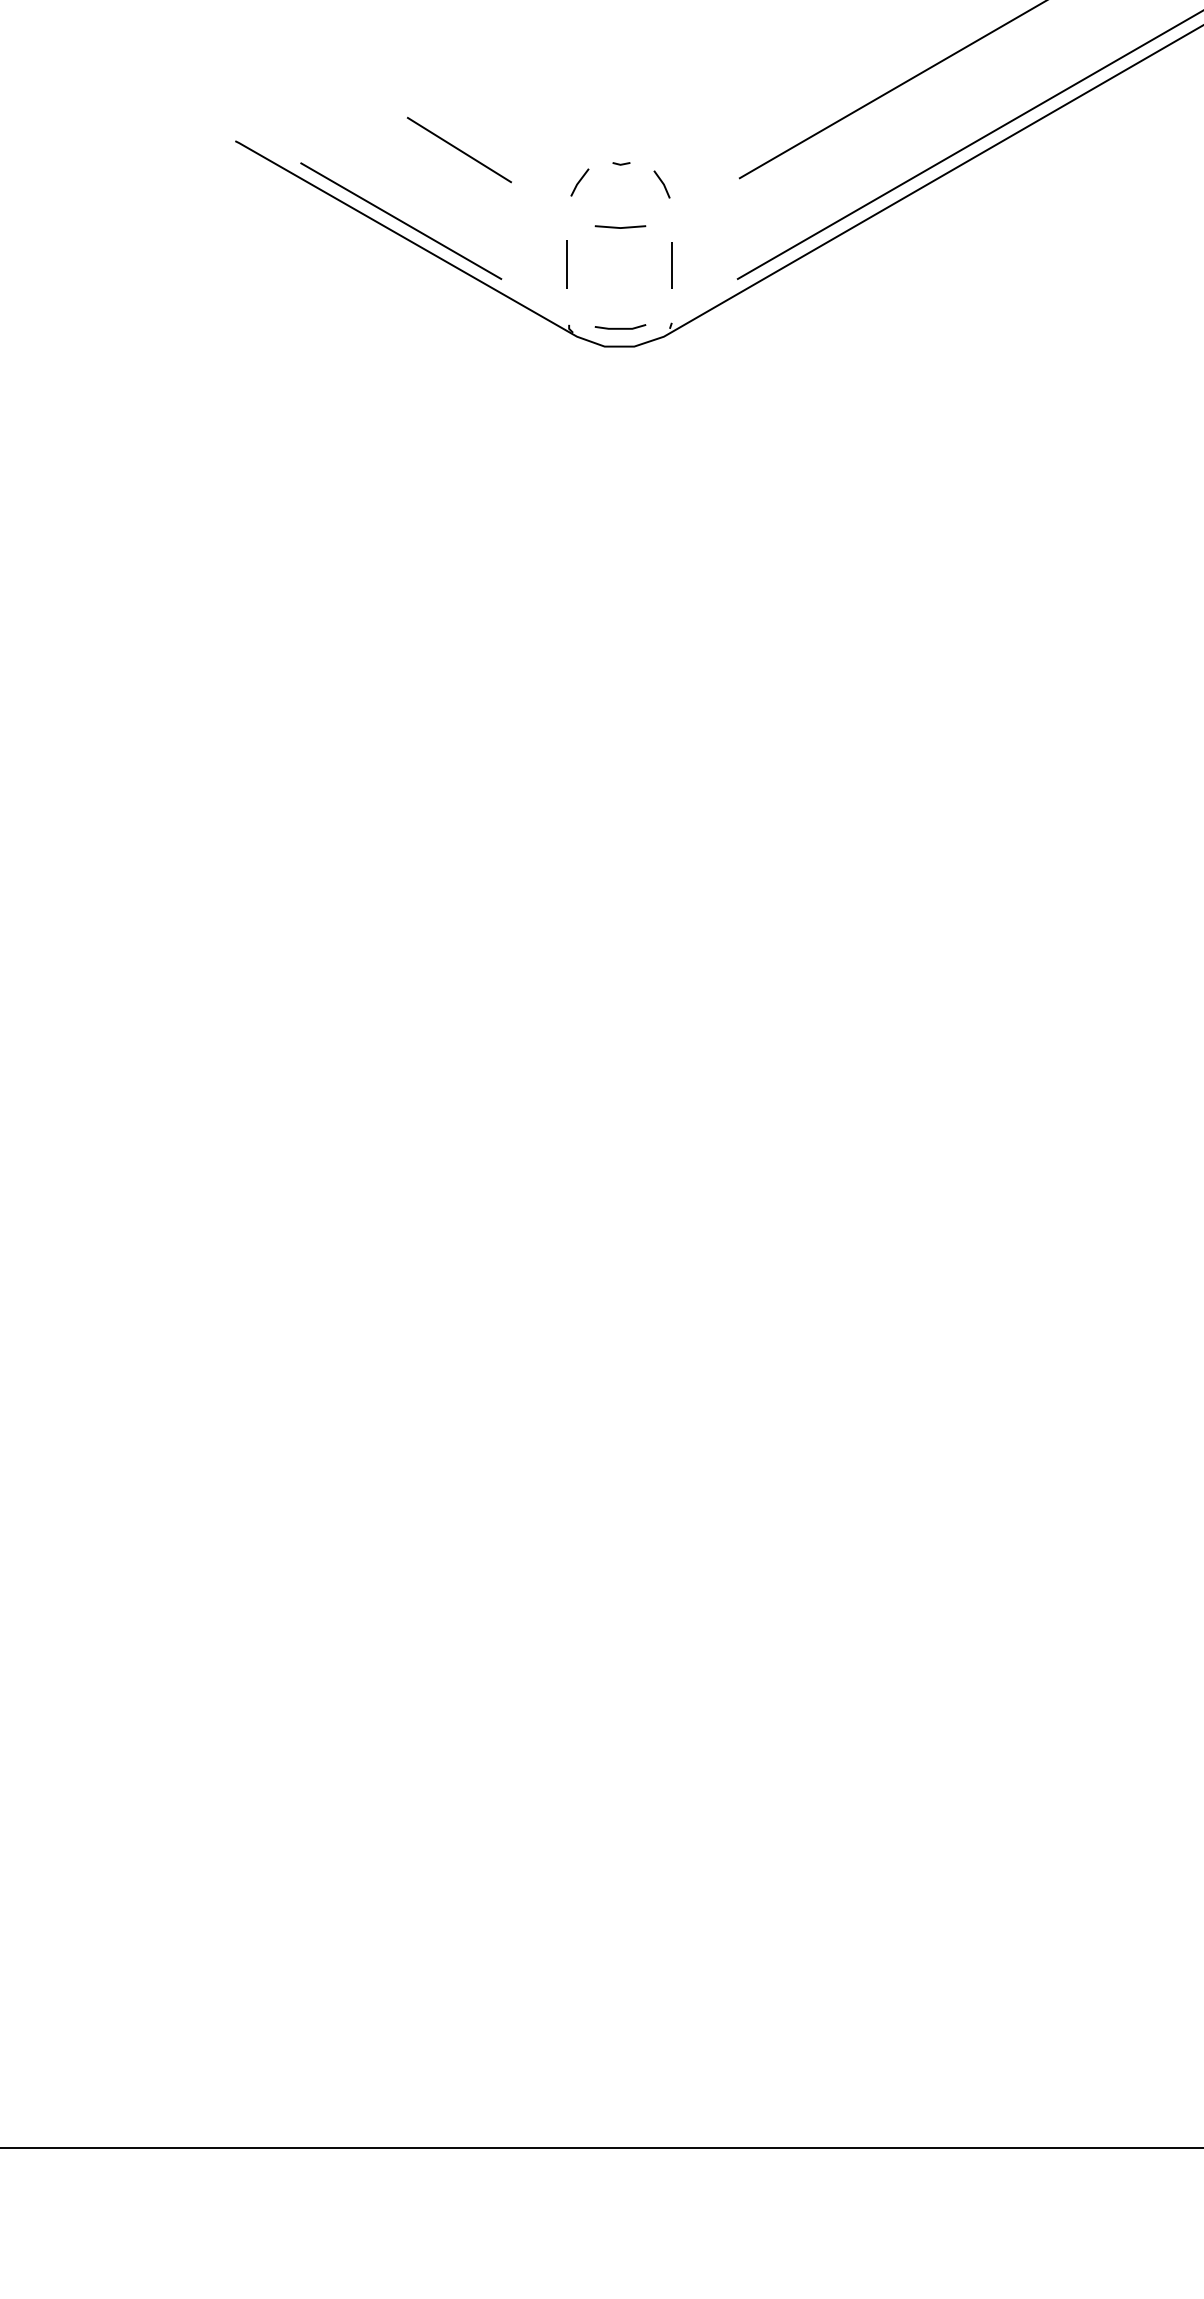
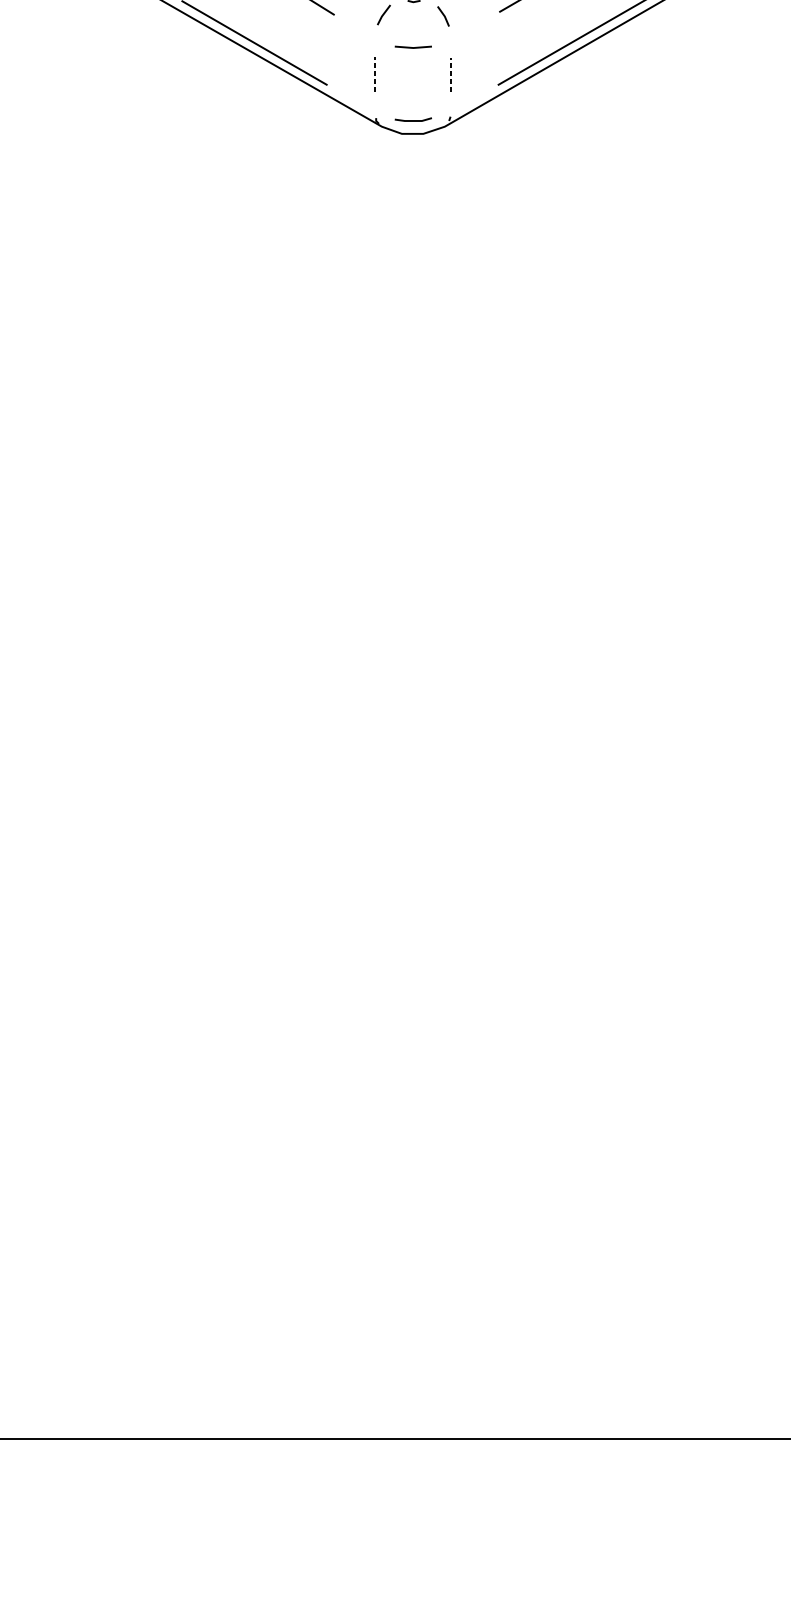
line: (567, 264) -> (374, 74), solid -> dashed
line: (671, 265) -> (450, 75), solid -> dashed

